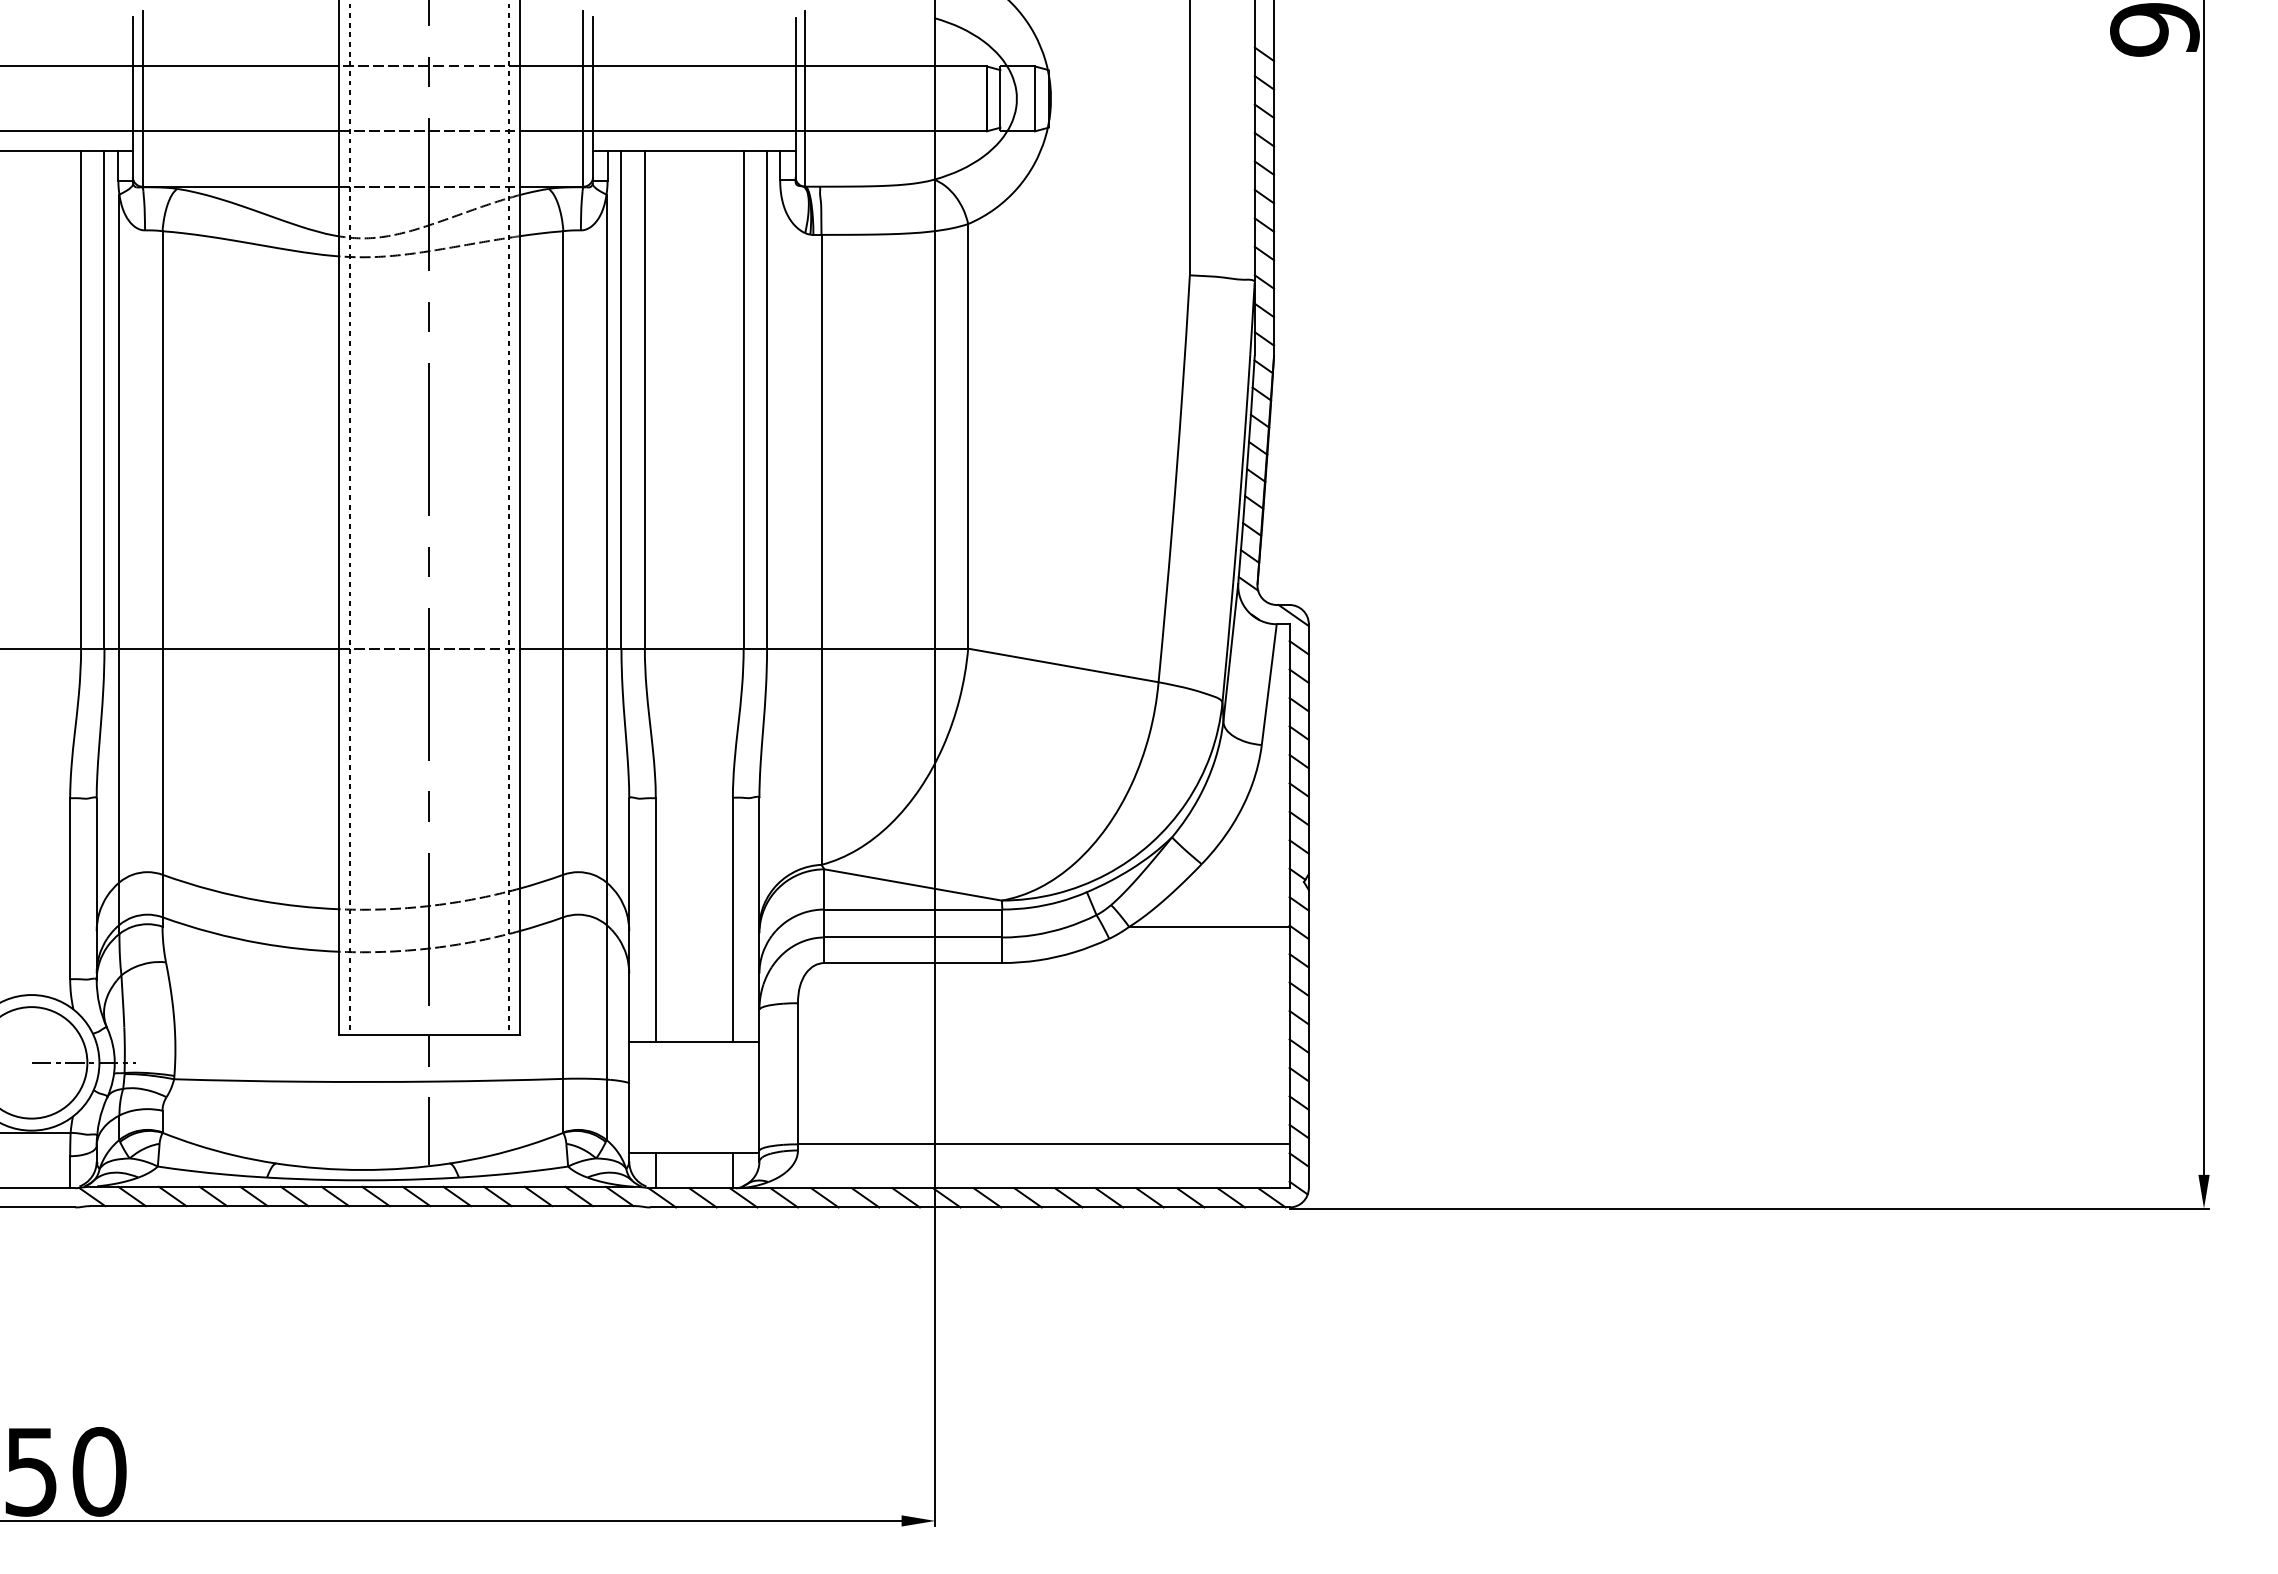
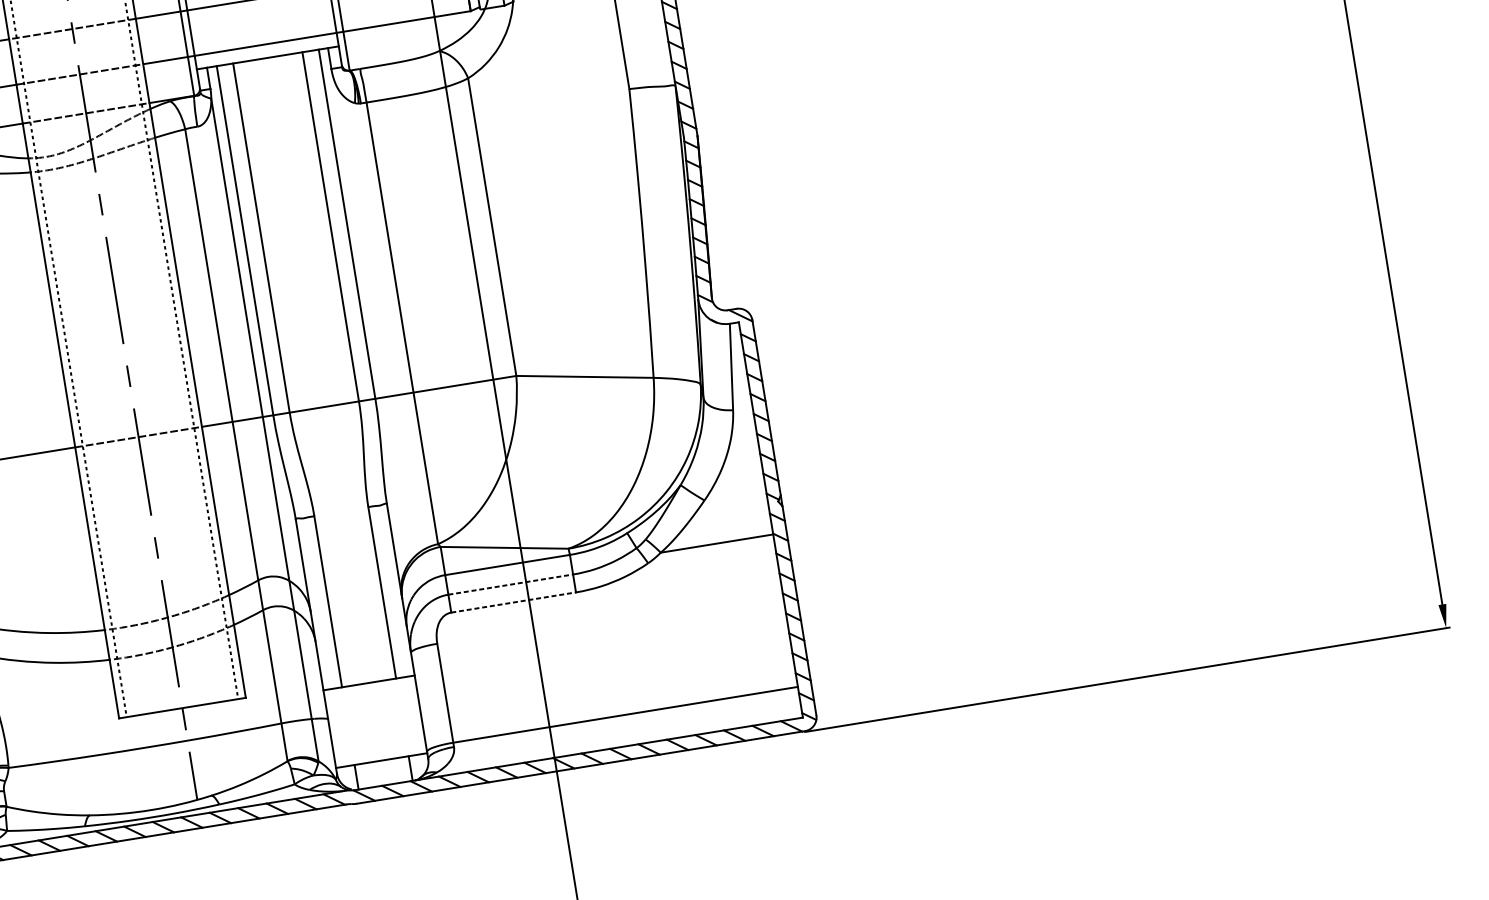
line: (913, 937) -> (510, 584), solid -> dashed
line: (913, 963) -> (513, 602), solid -> dashed

